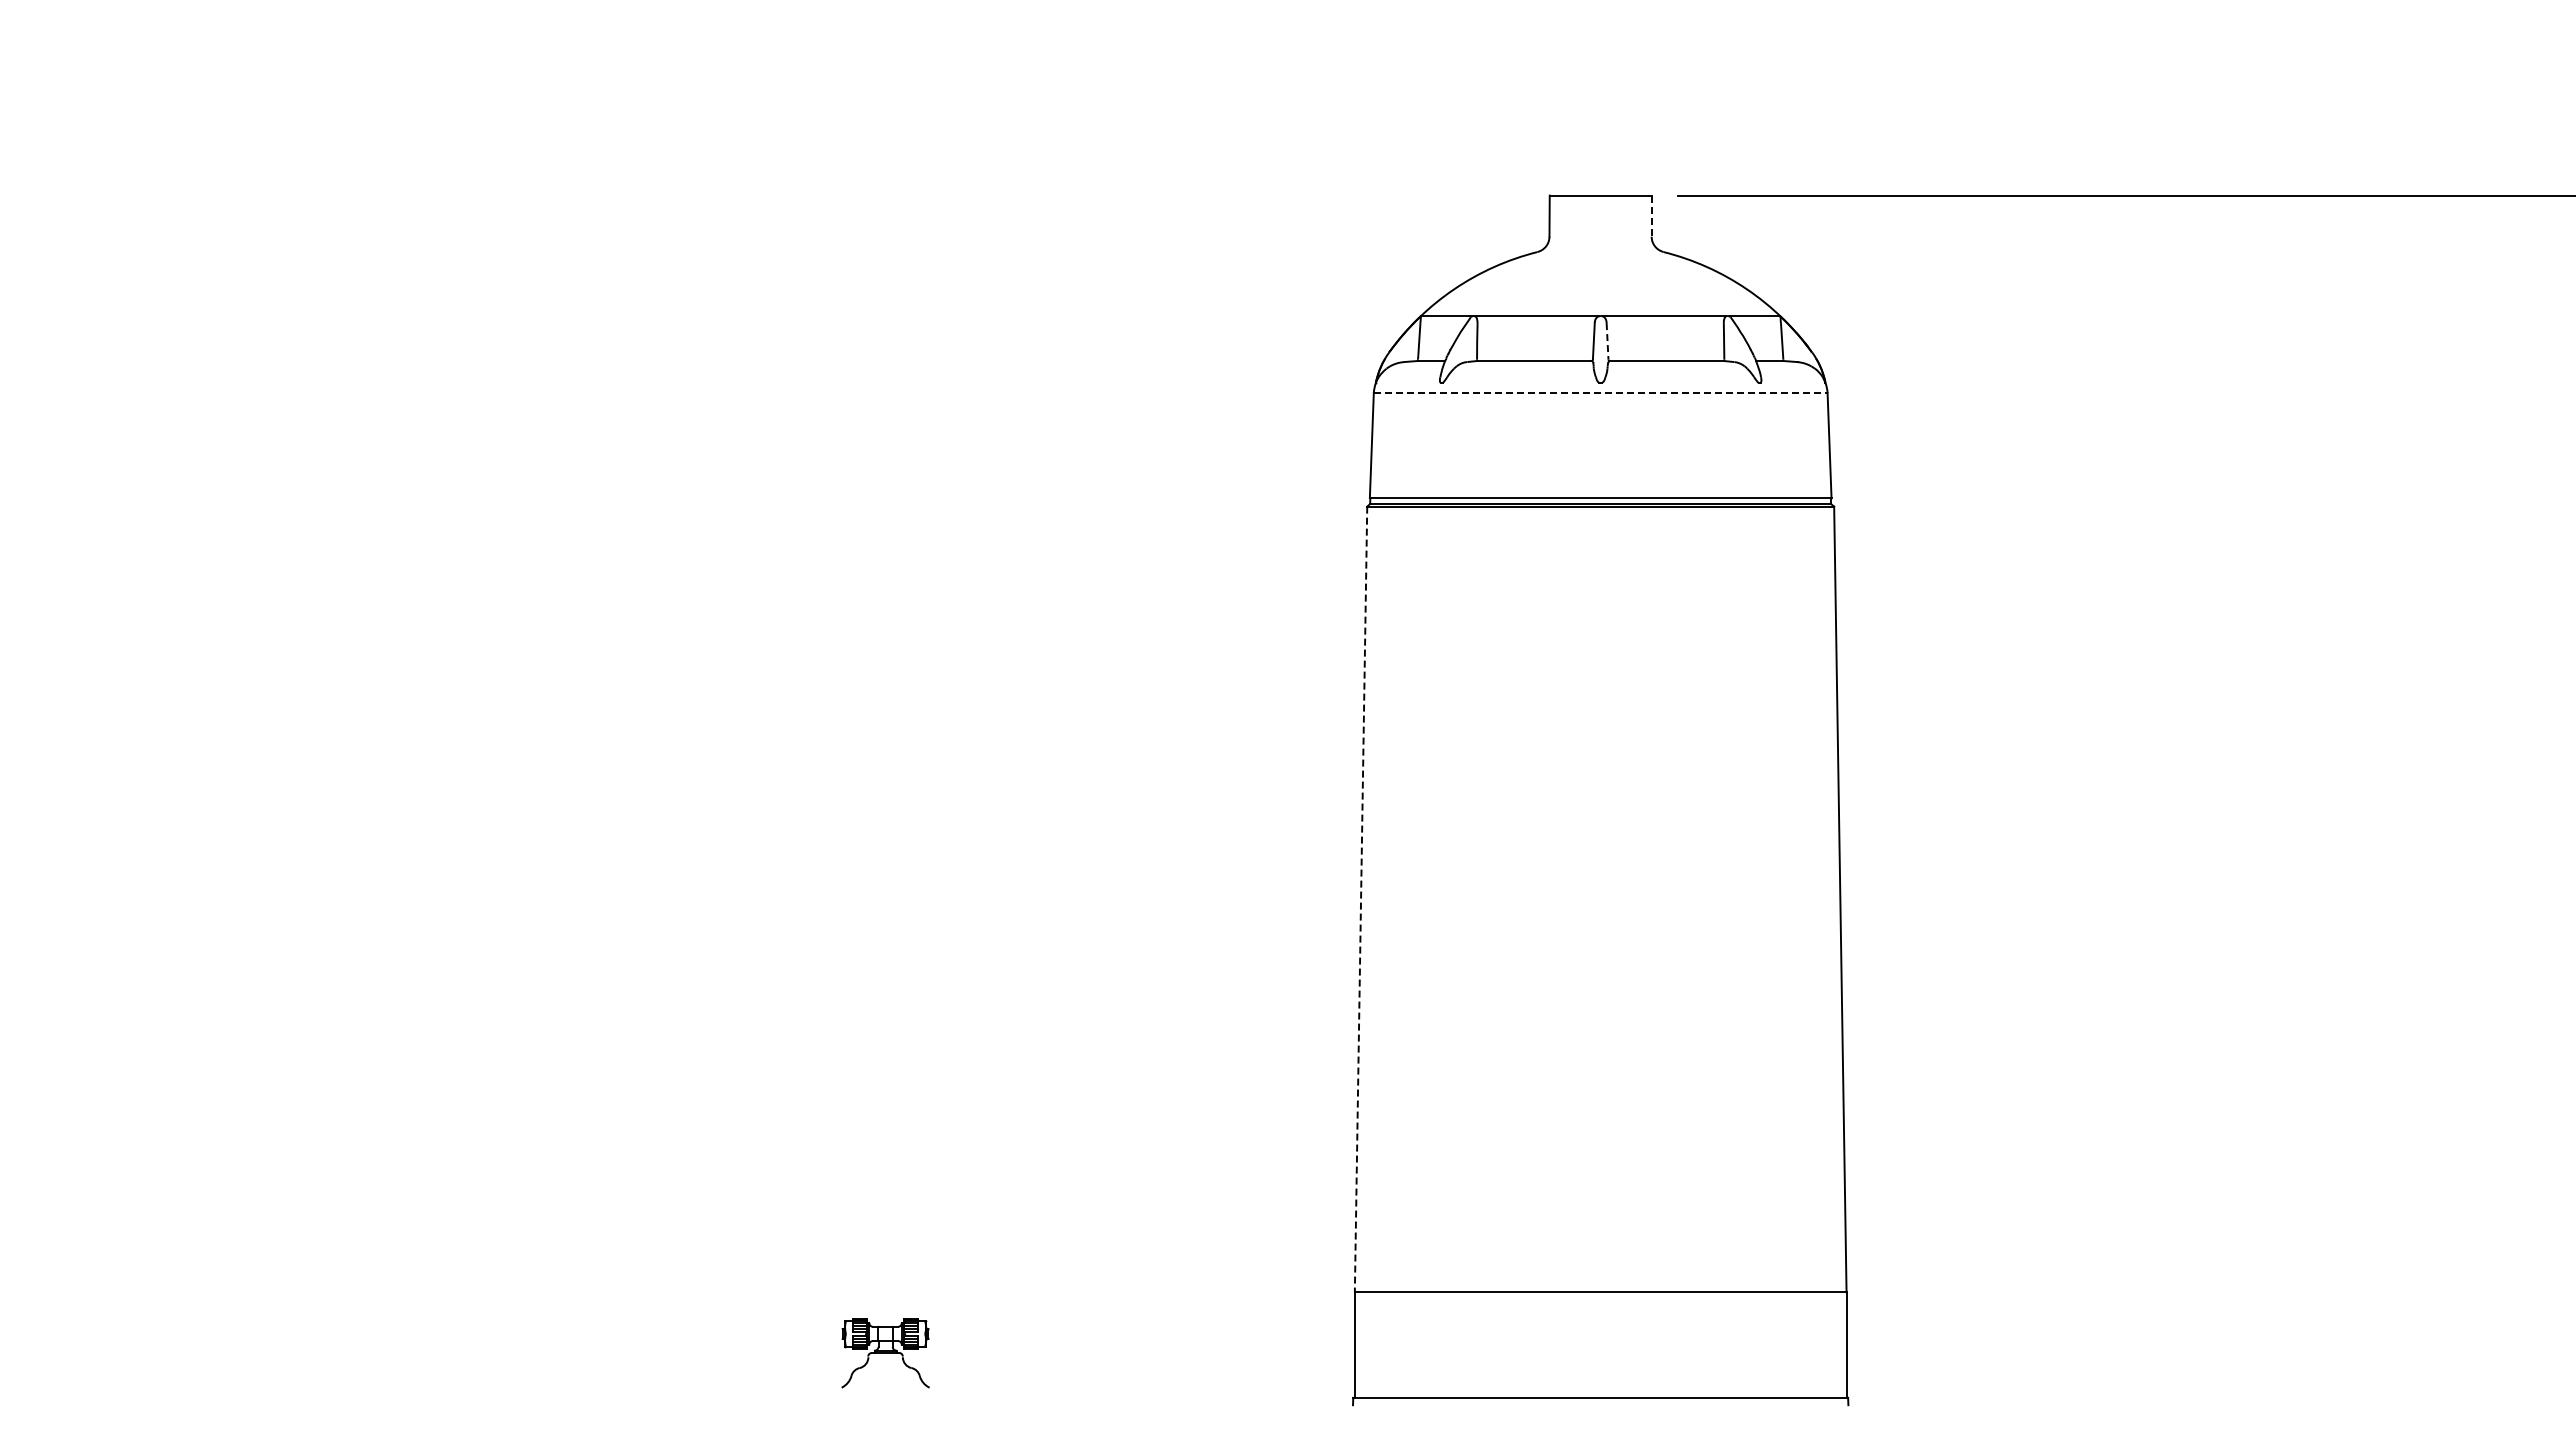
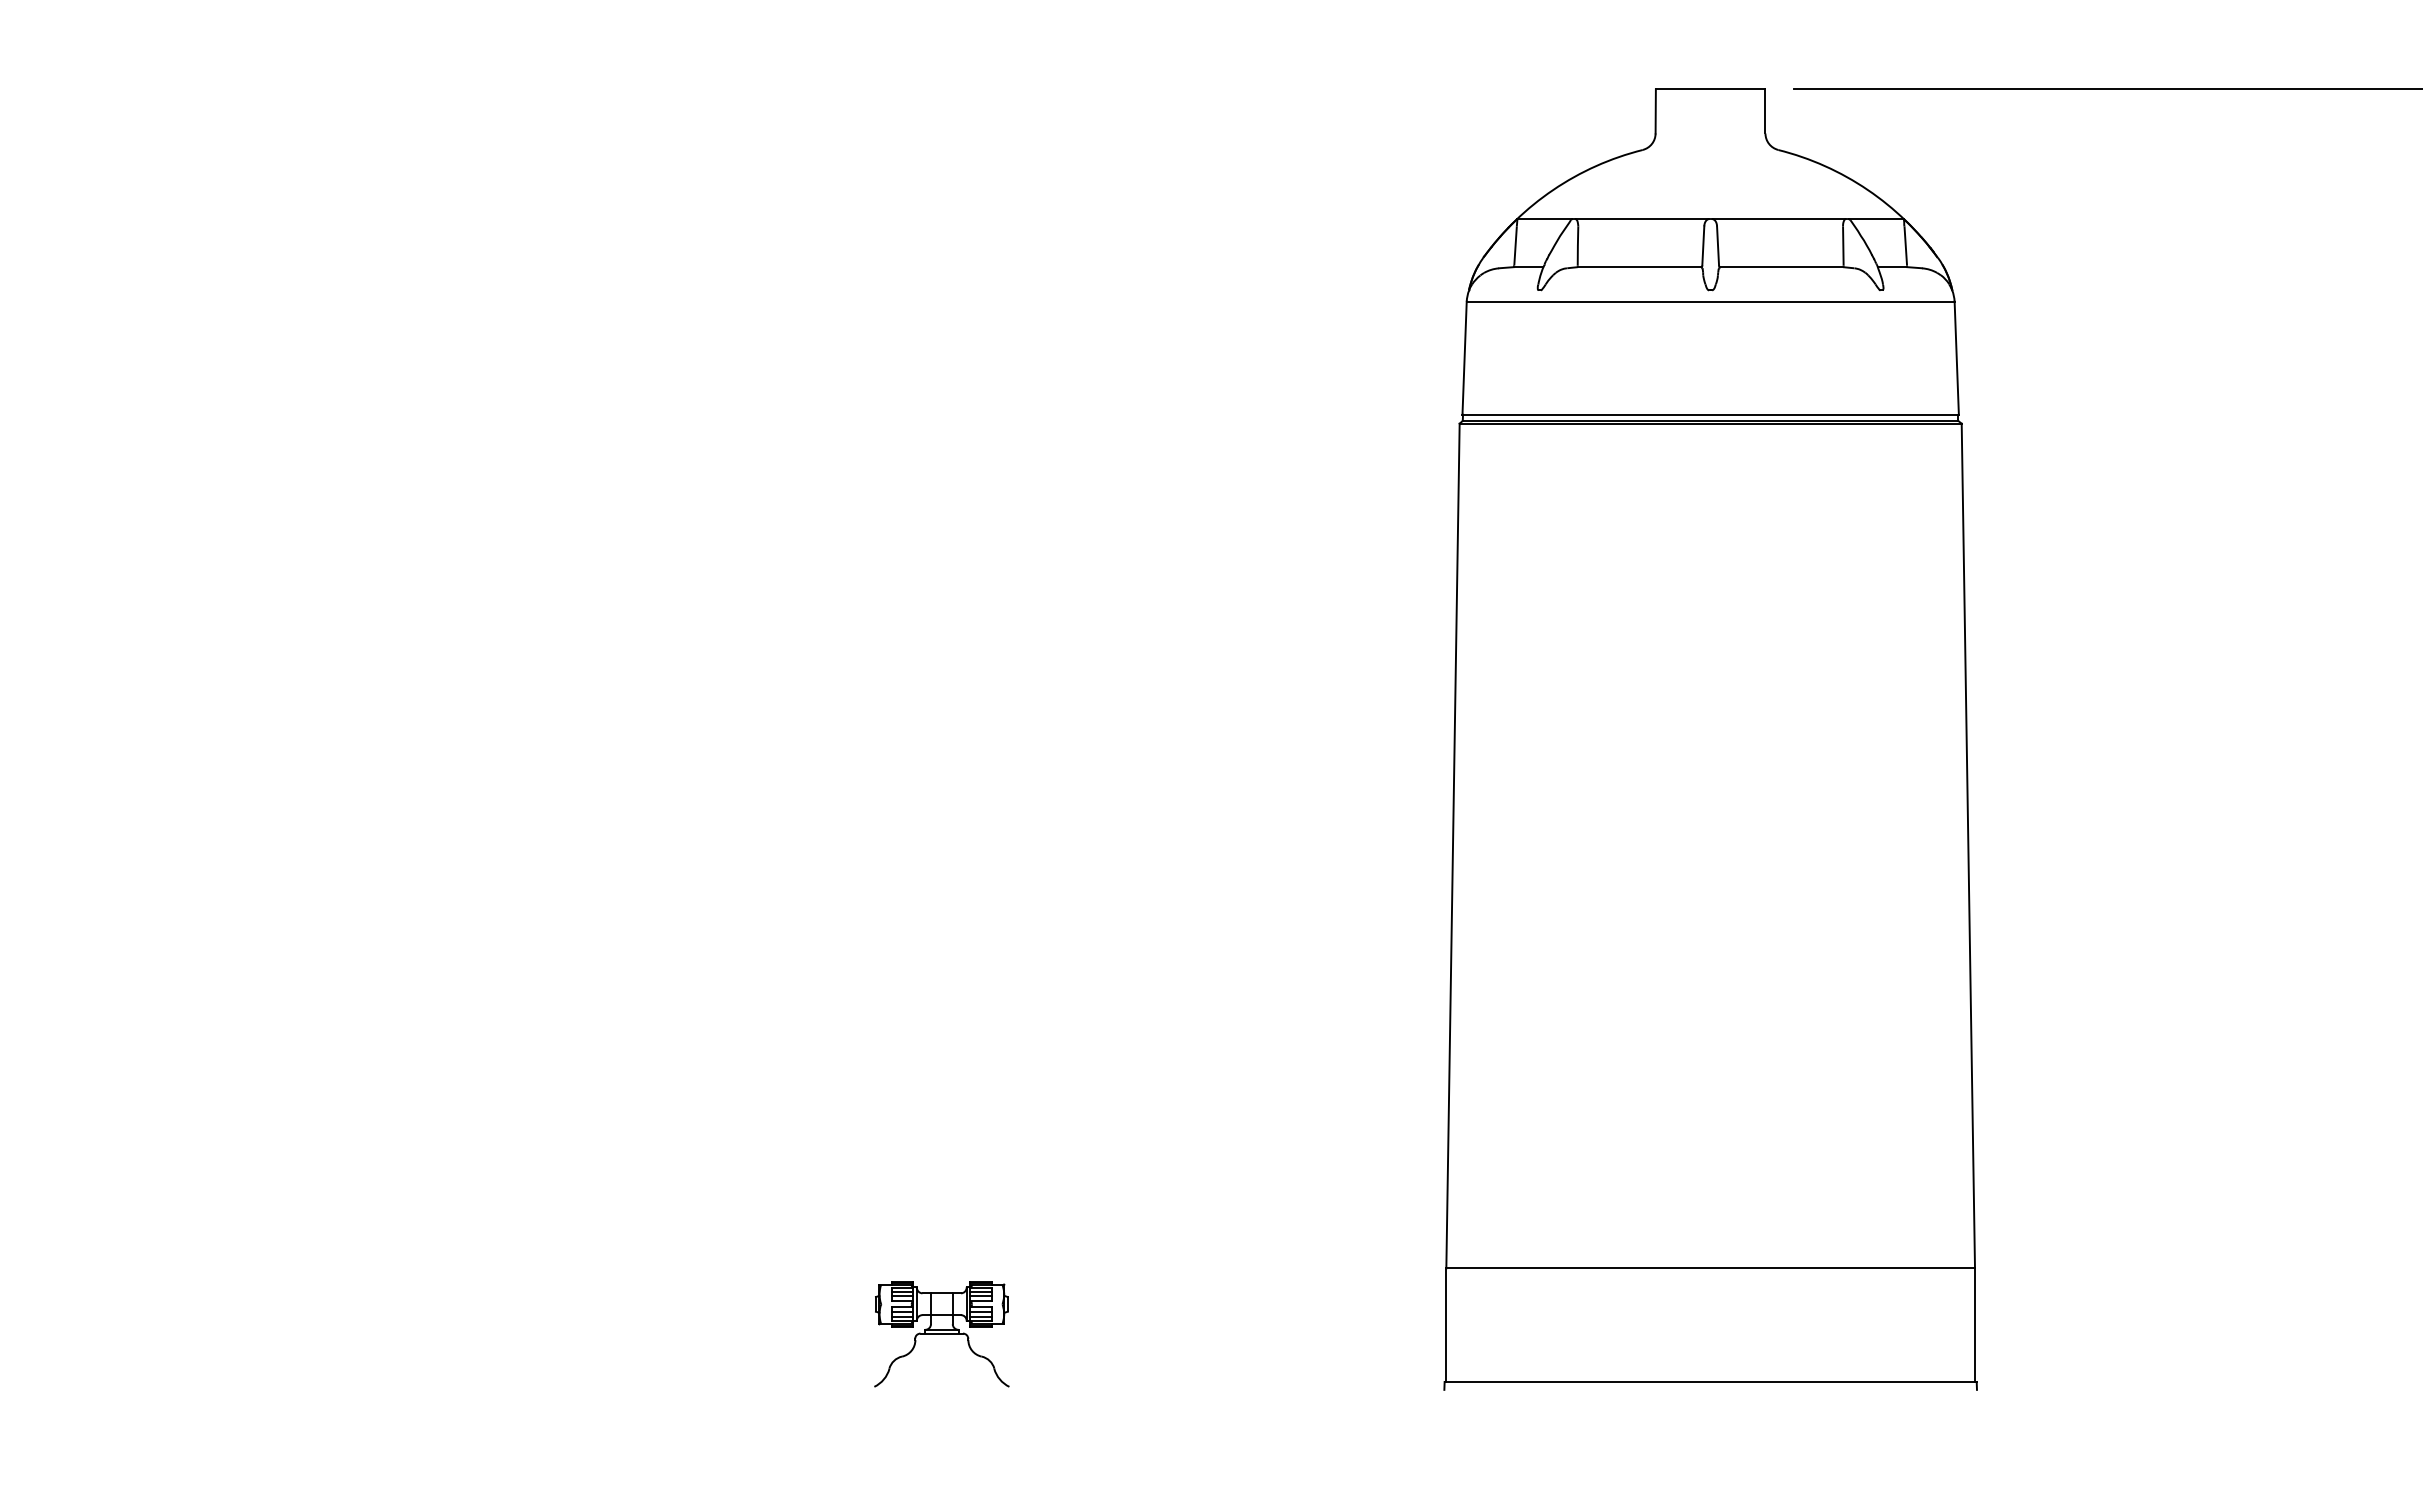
line: (1651, 216) -> (1765, 111), dashed -> solid
line: (1607, 341) -> (1717, 246), dashed -> solid
line: (1600, 393) -> (1710, 302), dashed -> solid
line: (1361, 899) -> (1453, 846), dashed -> solid
part: (885, 1353) -> (941, 1334), size x1.43

